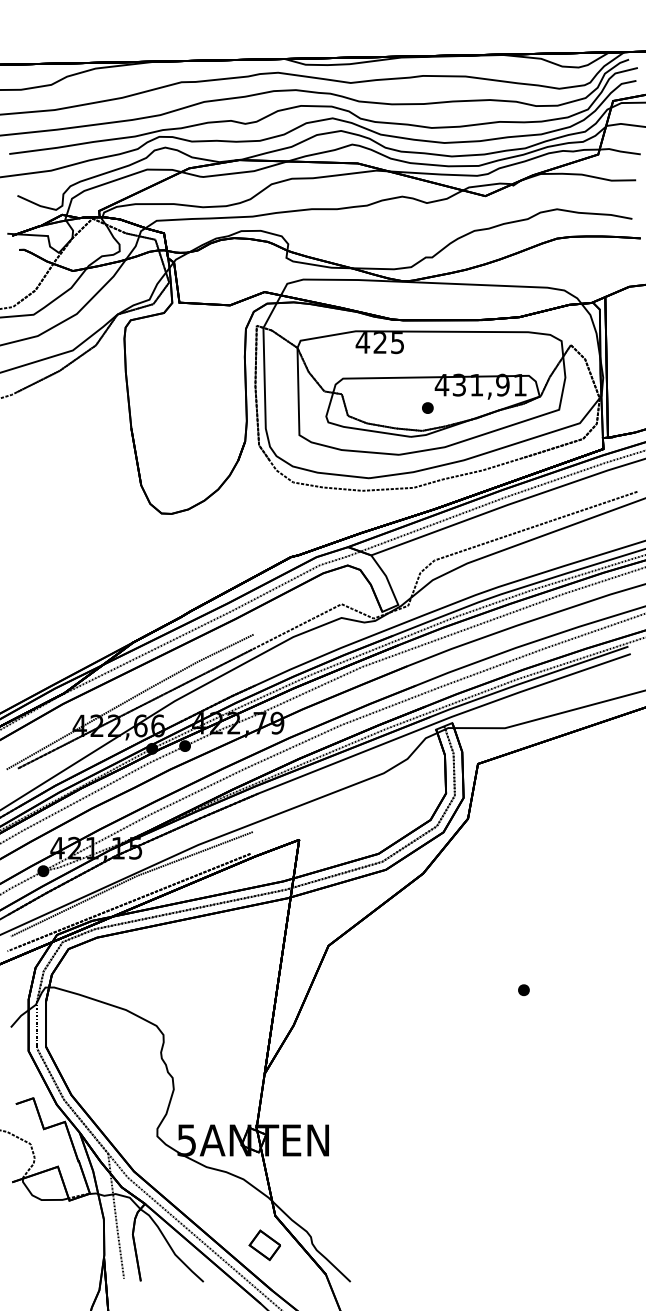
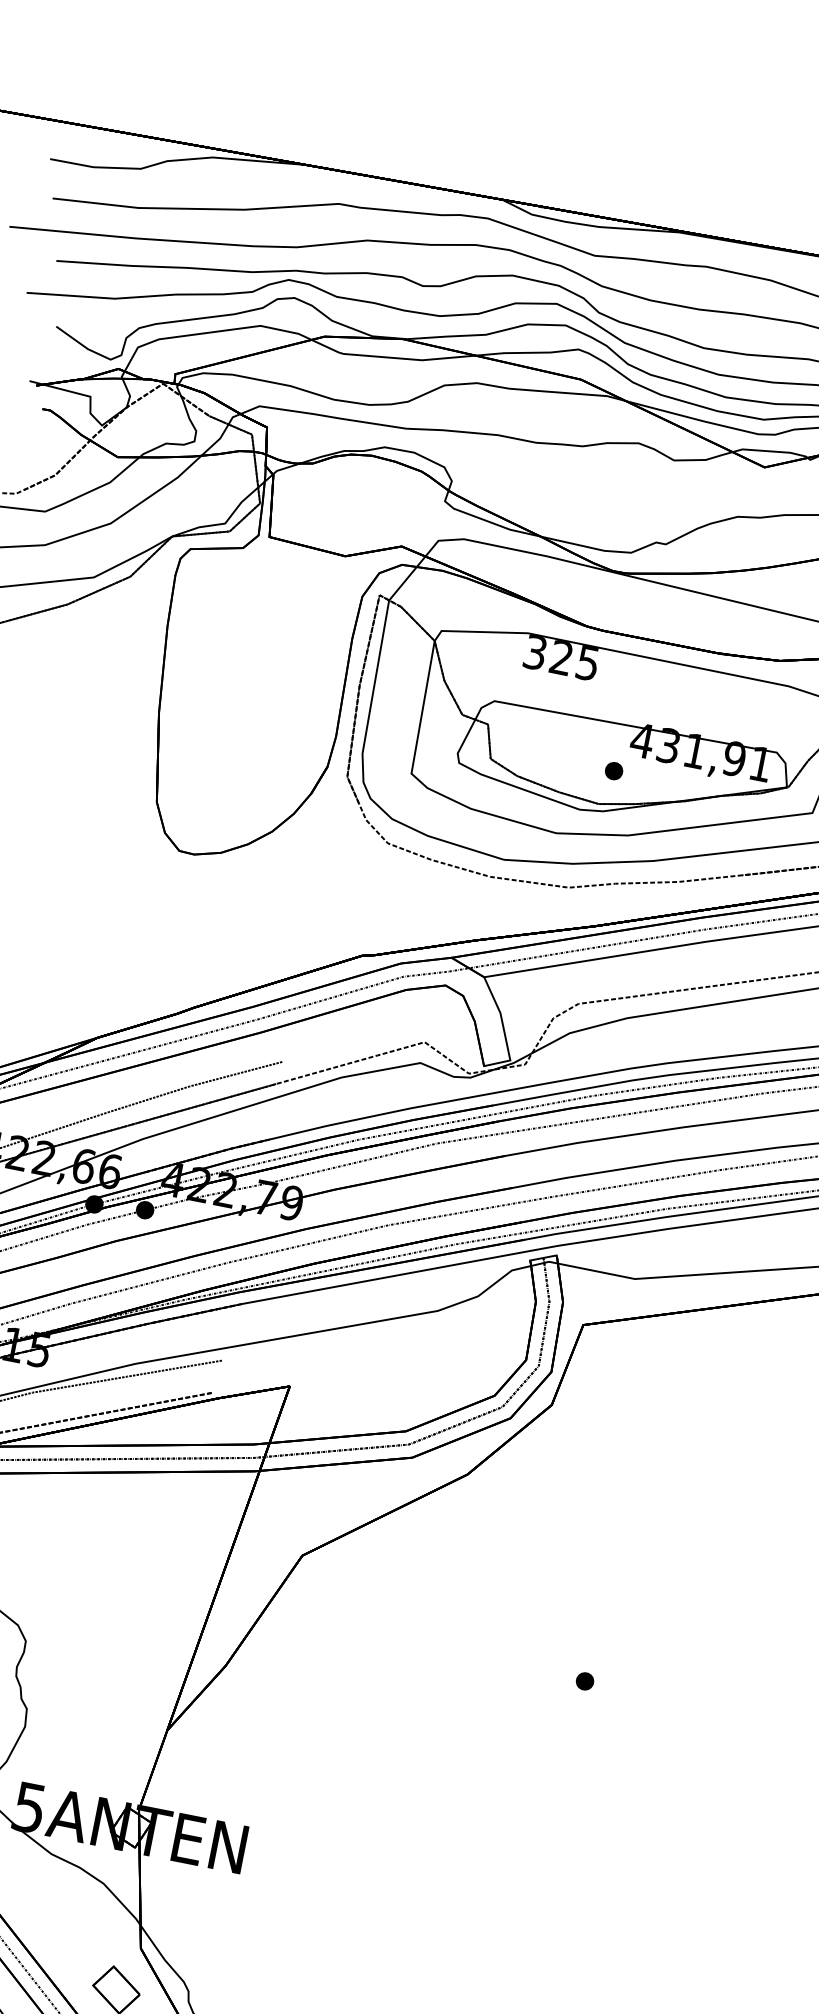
text: (362, 342) -> (534, 652), 425 -> 325

